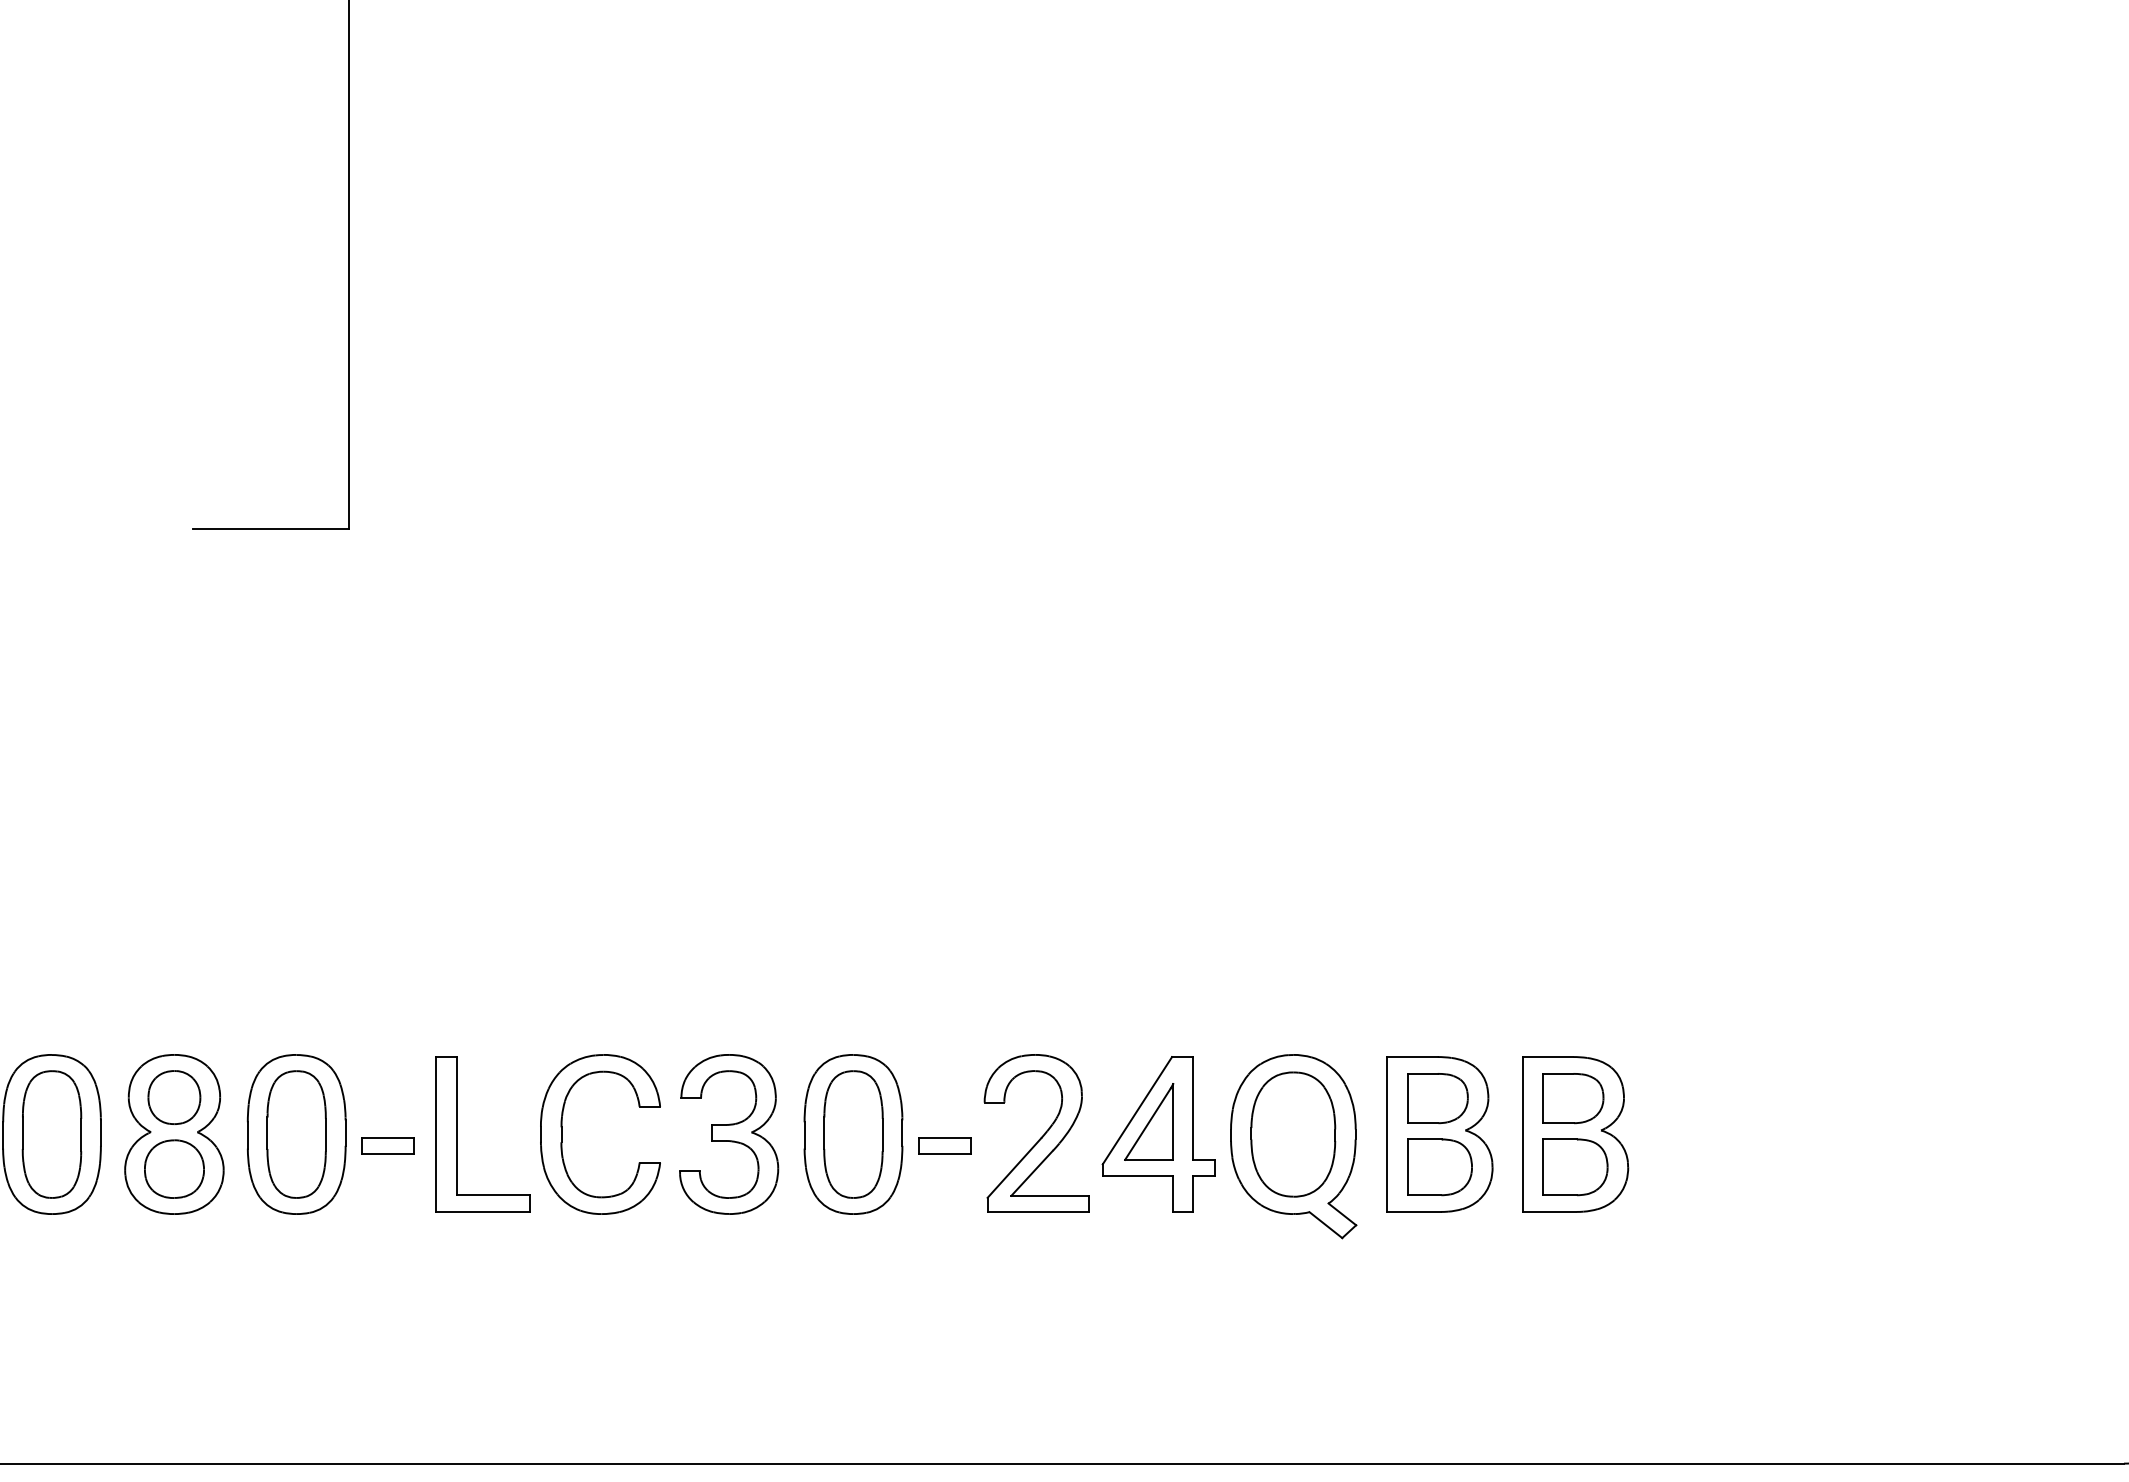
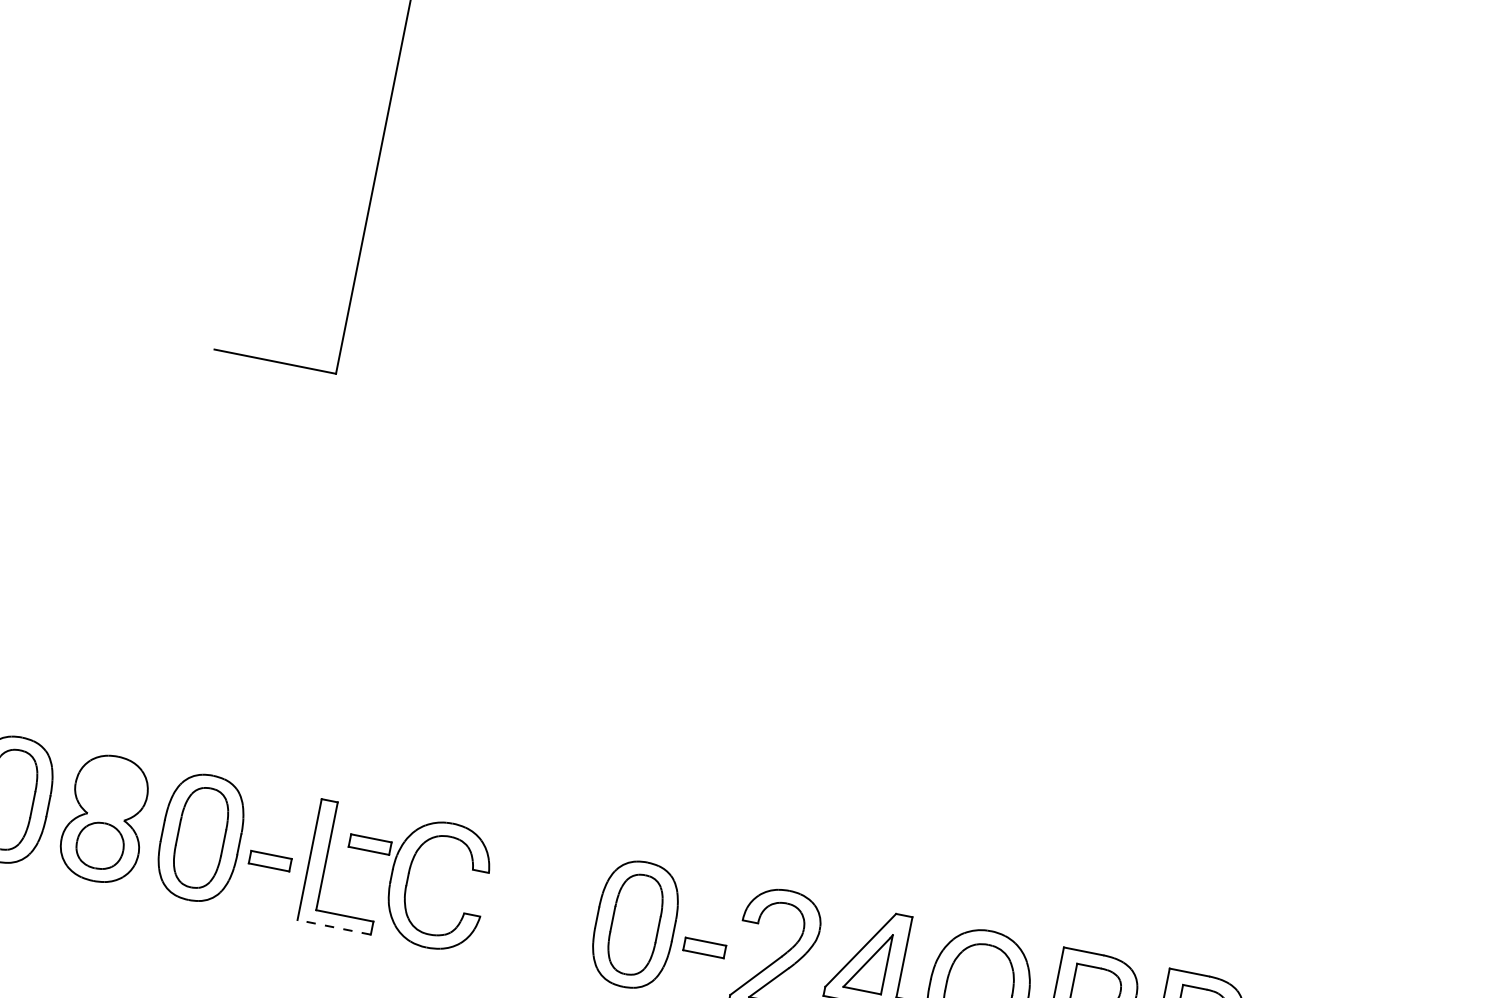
part: (174, 1097) -> (111, 789), removed
part: (506, 1100) -> (370, 844), added
part: (729, 1134) -> (538, 905), removed
line: (482, 1211) -> (333, 926), solid -> dashed

